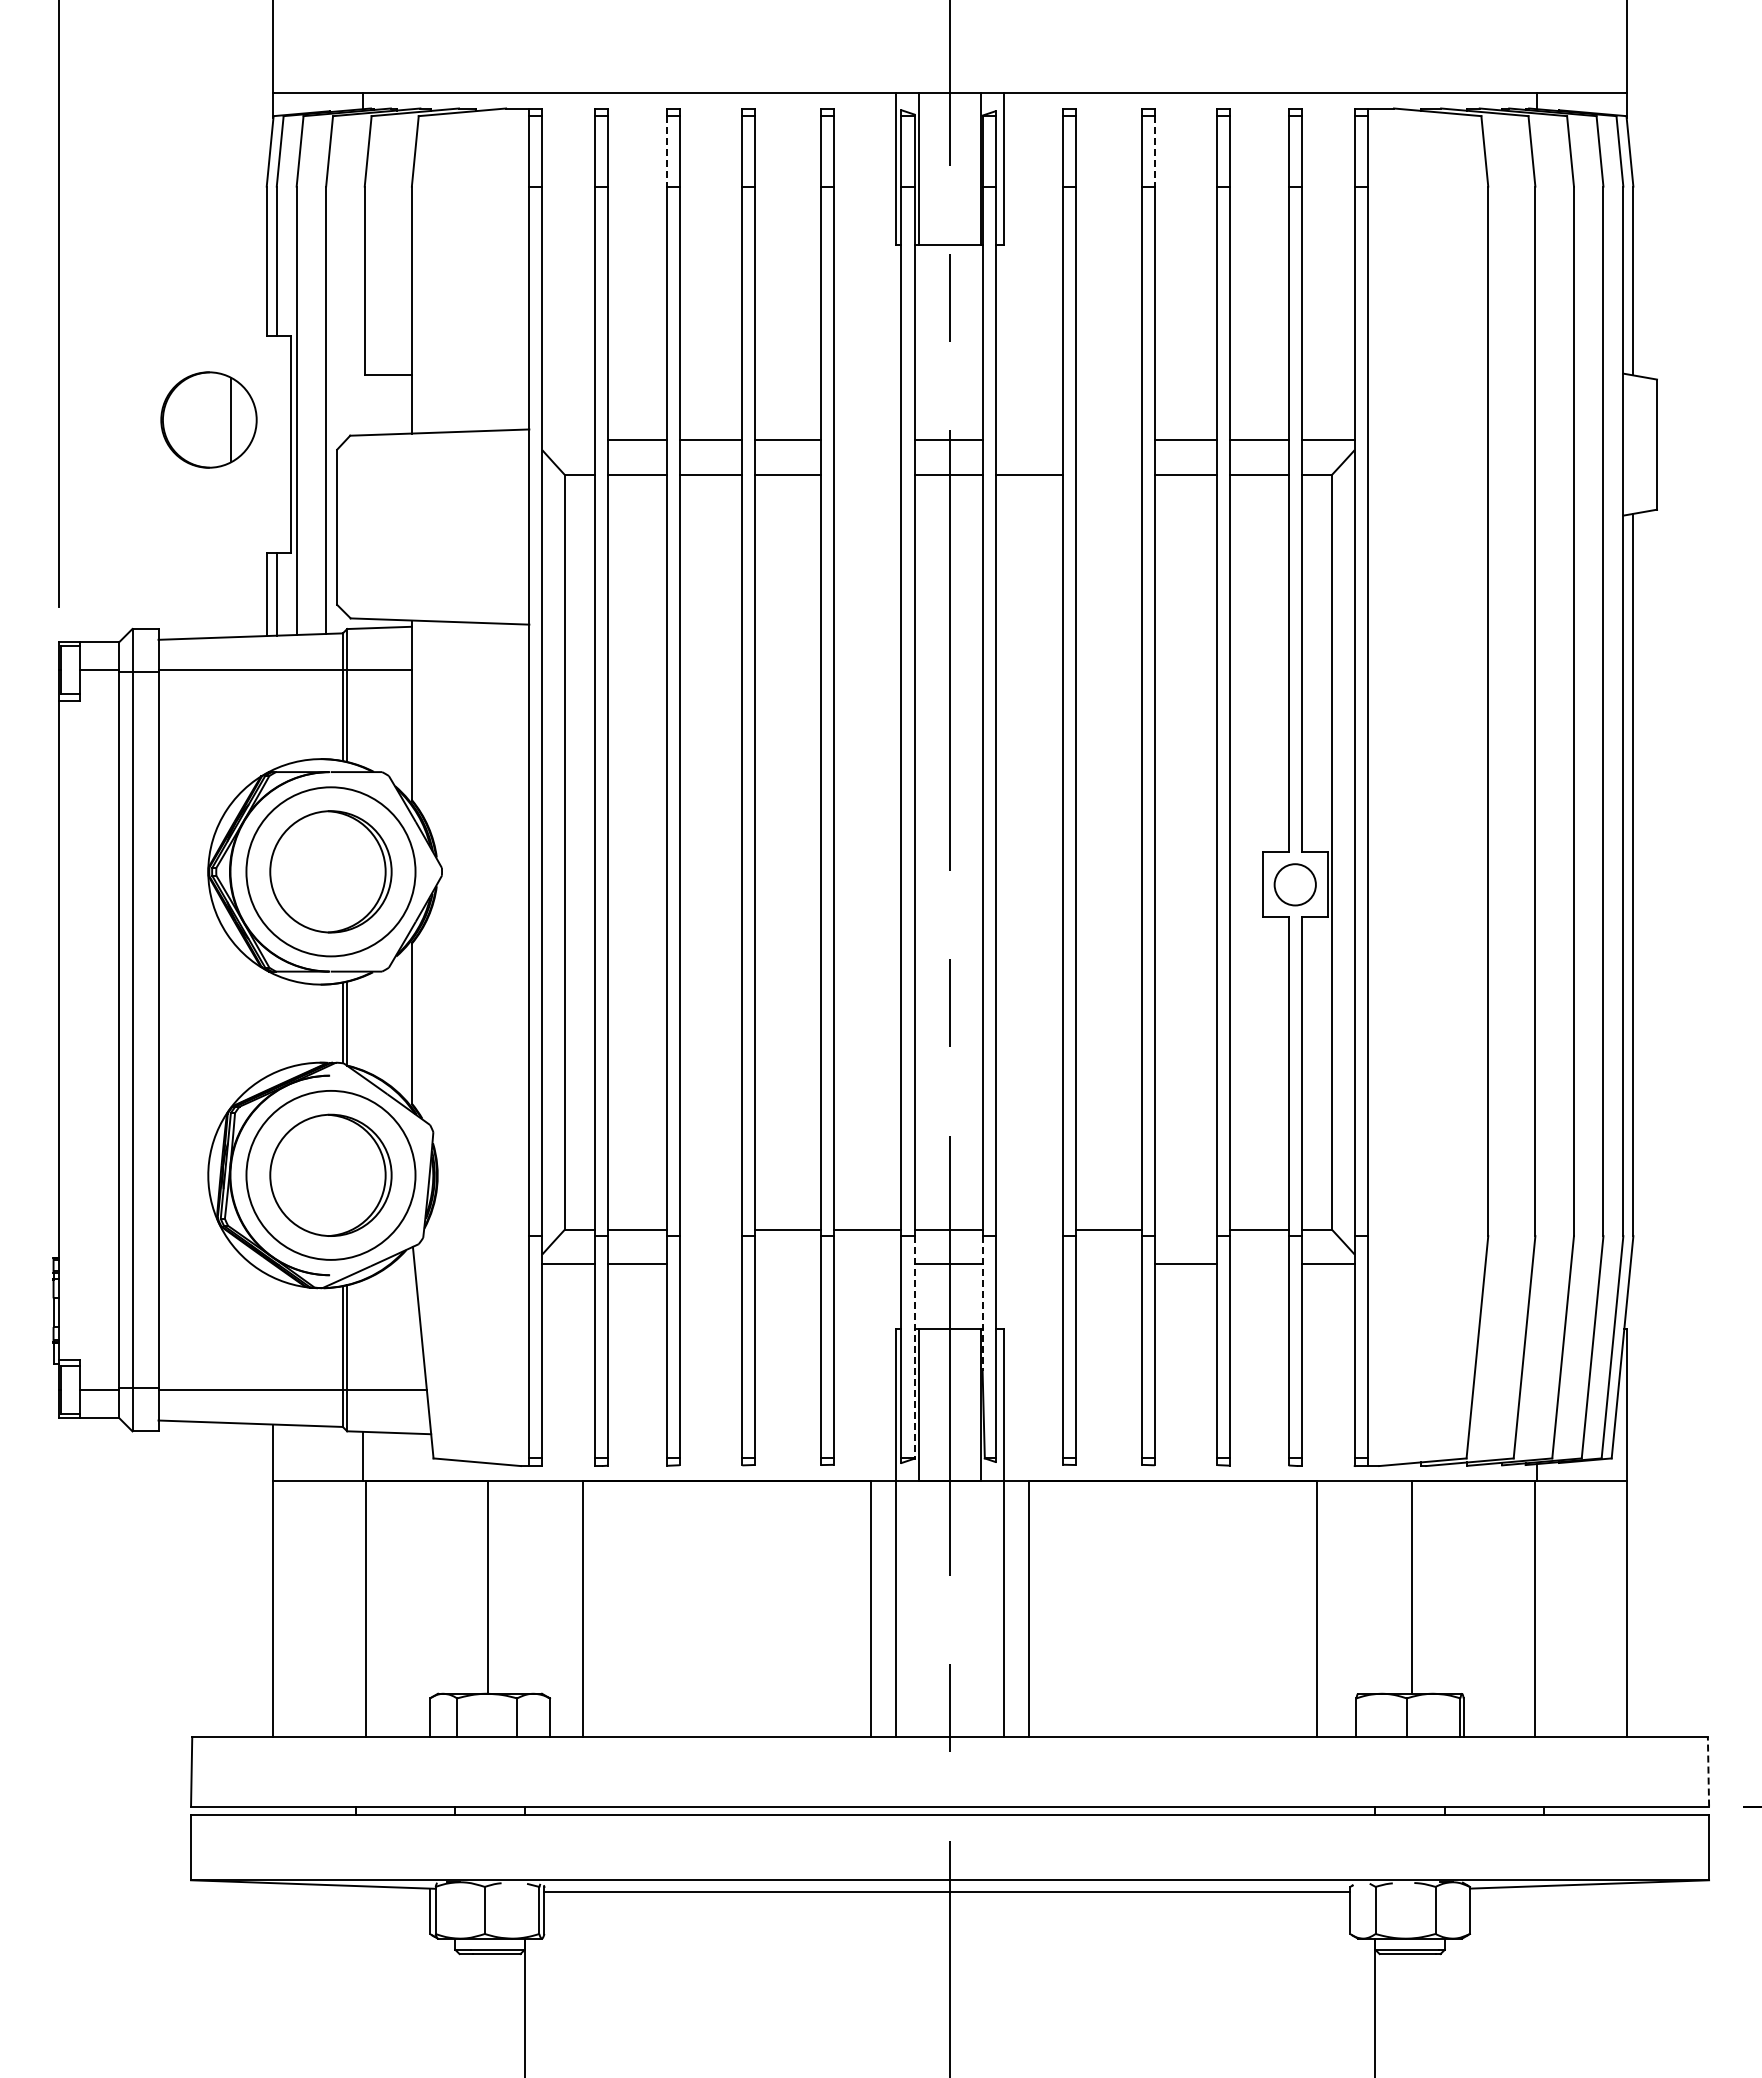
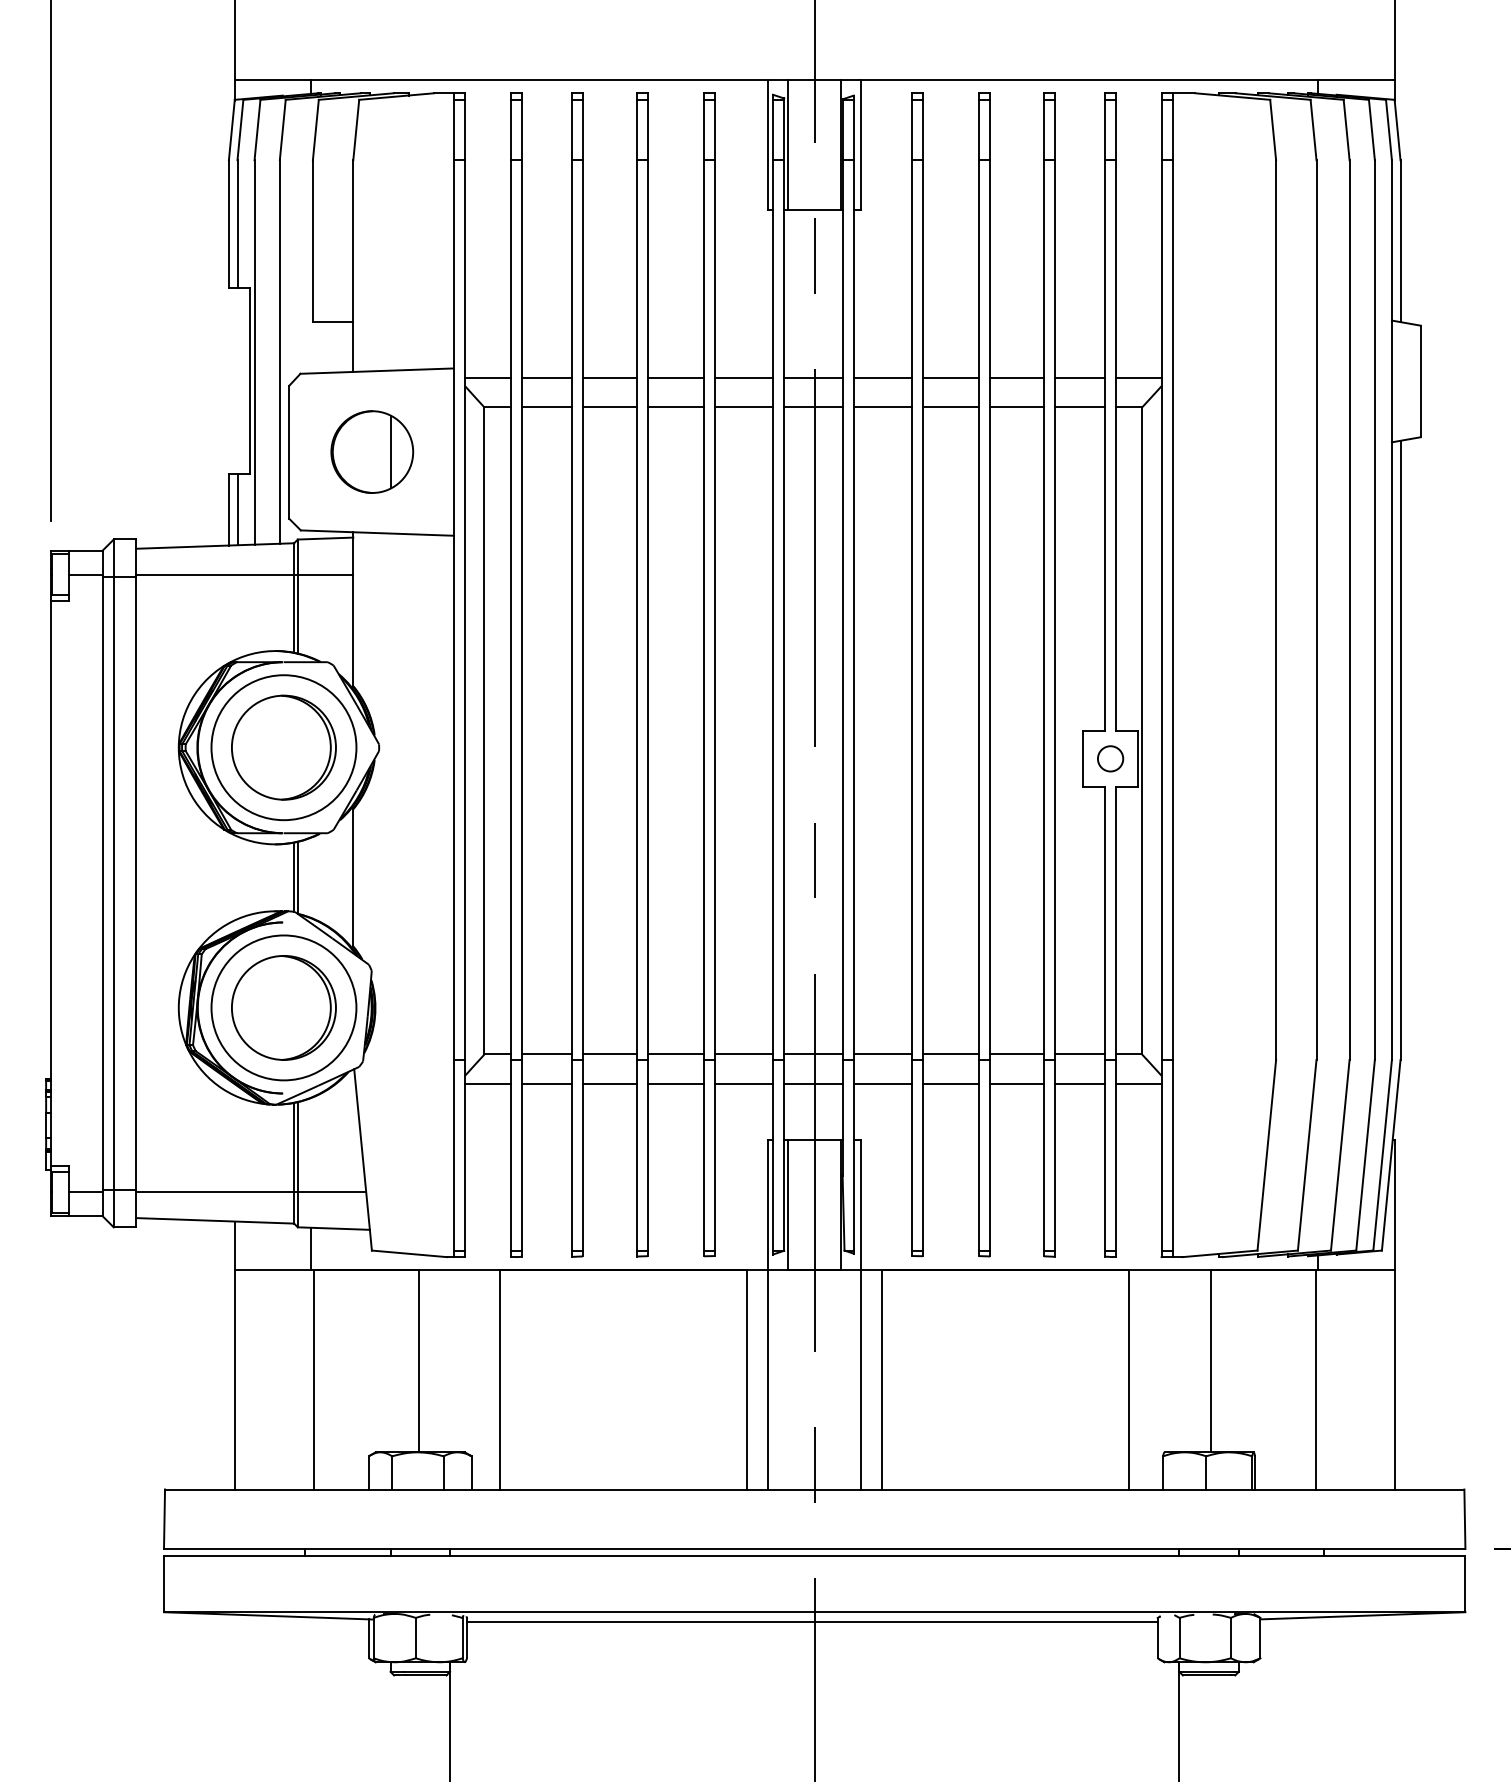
line: (666, 151) -> (571, 130), dashed -> solid
line: (1154, 151) -> (989, 130), dashed -> solid
part: (208, 419) -> (371, 451), moved
line: (568, 440) -> (487, 377), added
line: (867, 440) -> (743, 377), added
line: (1029, 440) -> (882, 377), added
line: (1108, 440) -> (950, 377), added
line: (867, 475) -> (743, 407), added
line: (1108, 475) -> (950, 407), added
circle: (1294, 884) -> (1109, 758), size x0.71
line: (710, 1229) -> (609, 1054), added
line: (1029, 1229) -> (882, 1054), added
line: (1185, 1229) -> (1016, 1054), added
line: (710, 1264) -> (609, 1084), added
line: (787, 1264) -> (675, 1084), added
line: (867, 1264) -> (743, 1084), added
line: (1029, 1264) -> (882, 1084), added
line: (1108, 1264) -> (950, 1084), added
line: (1259, 1264) -> (1079, 1084), added
line: (982, 1303) -> (842, 1117), dashed -> solid
line: (914, 1347) -> (784, 1155), dashed -> solid
line: (1708, 1771) -> (1464, 1518), dashed -> solid

